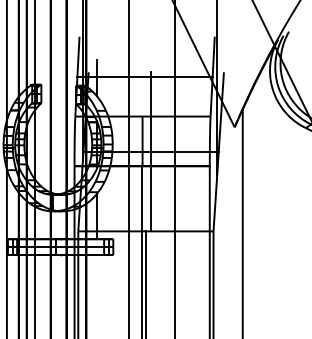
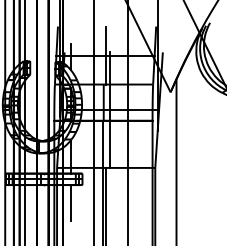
line: (145, 76) -> (105, 55), added
line: (97, 279) -> (71, 202), added

